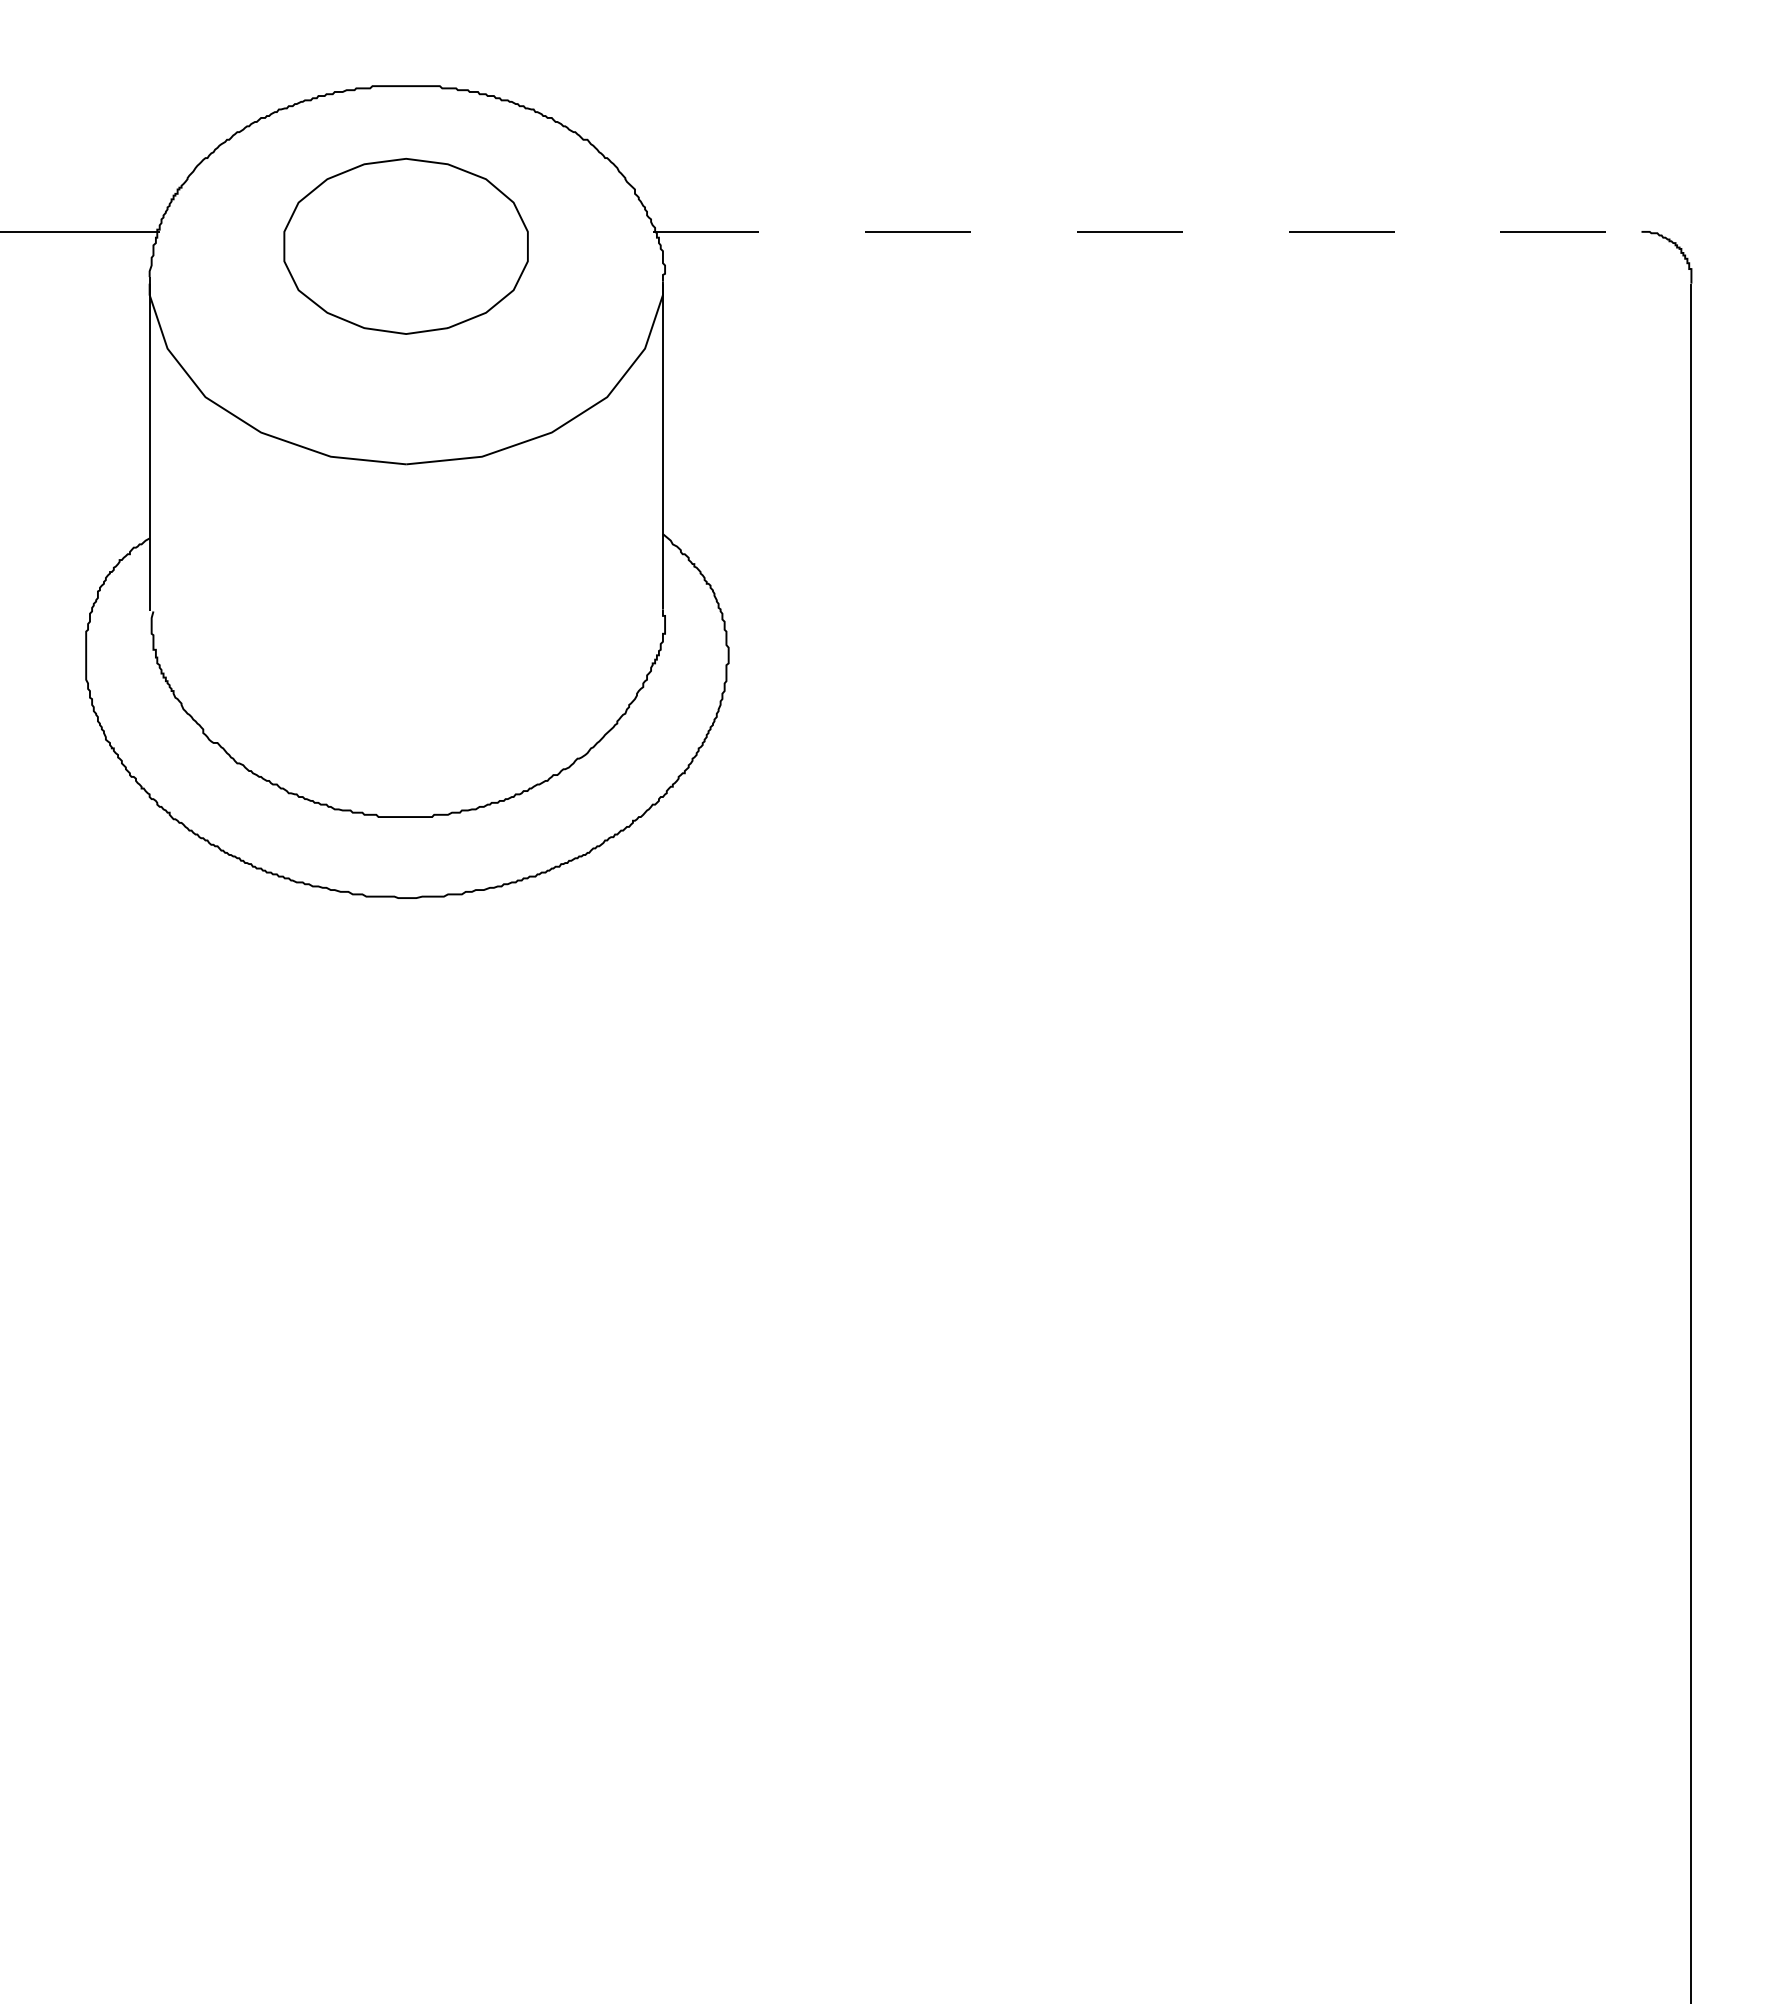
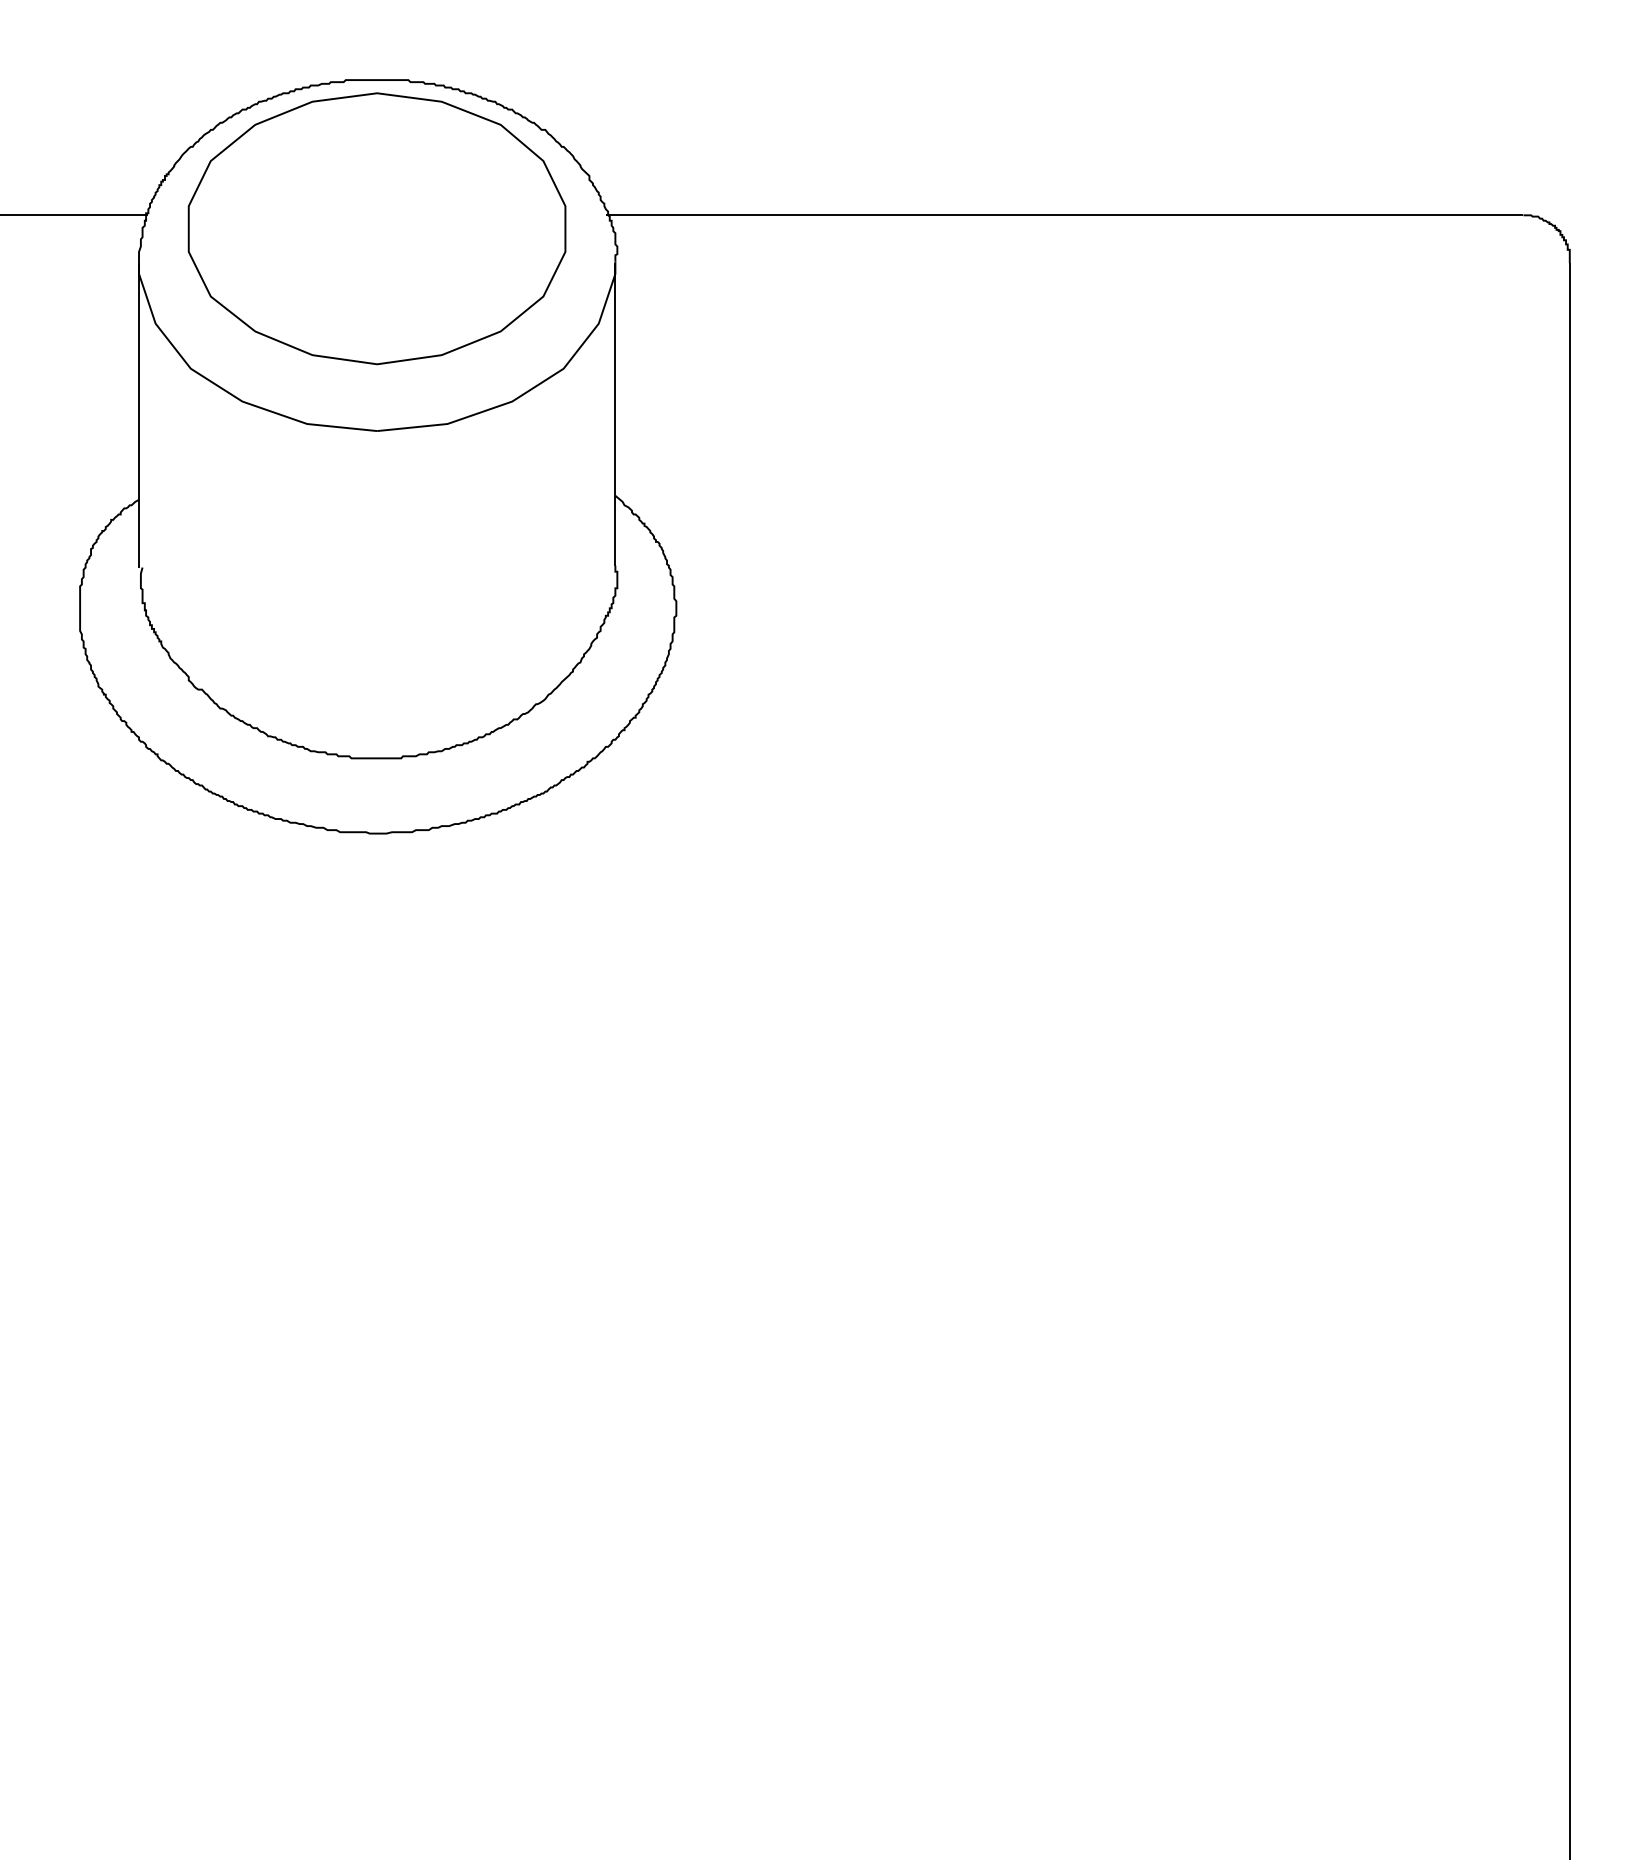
line: (1147, 231) -> (1065, 214), dashed -> solid
part: (405, 246) -> (376, 228), size x1.67

